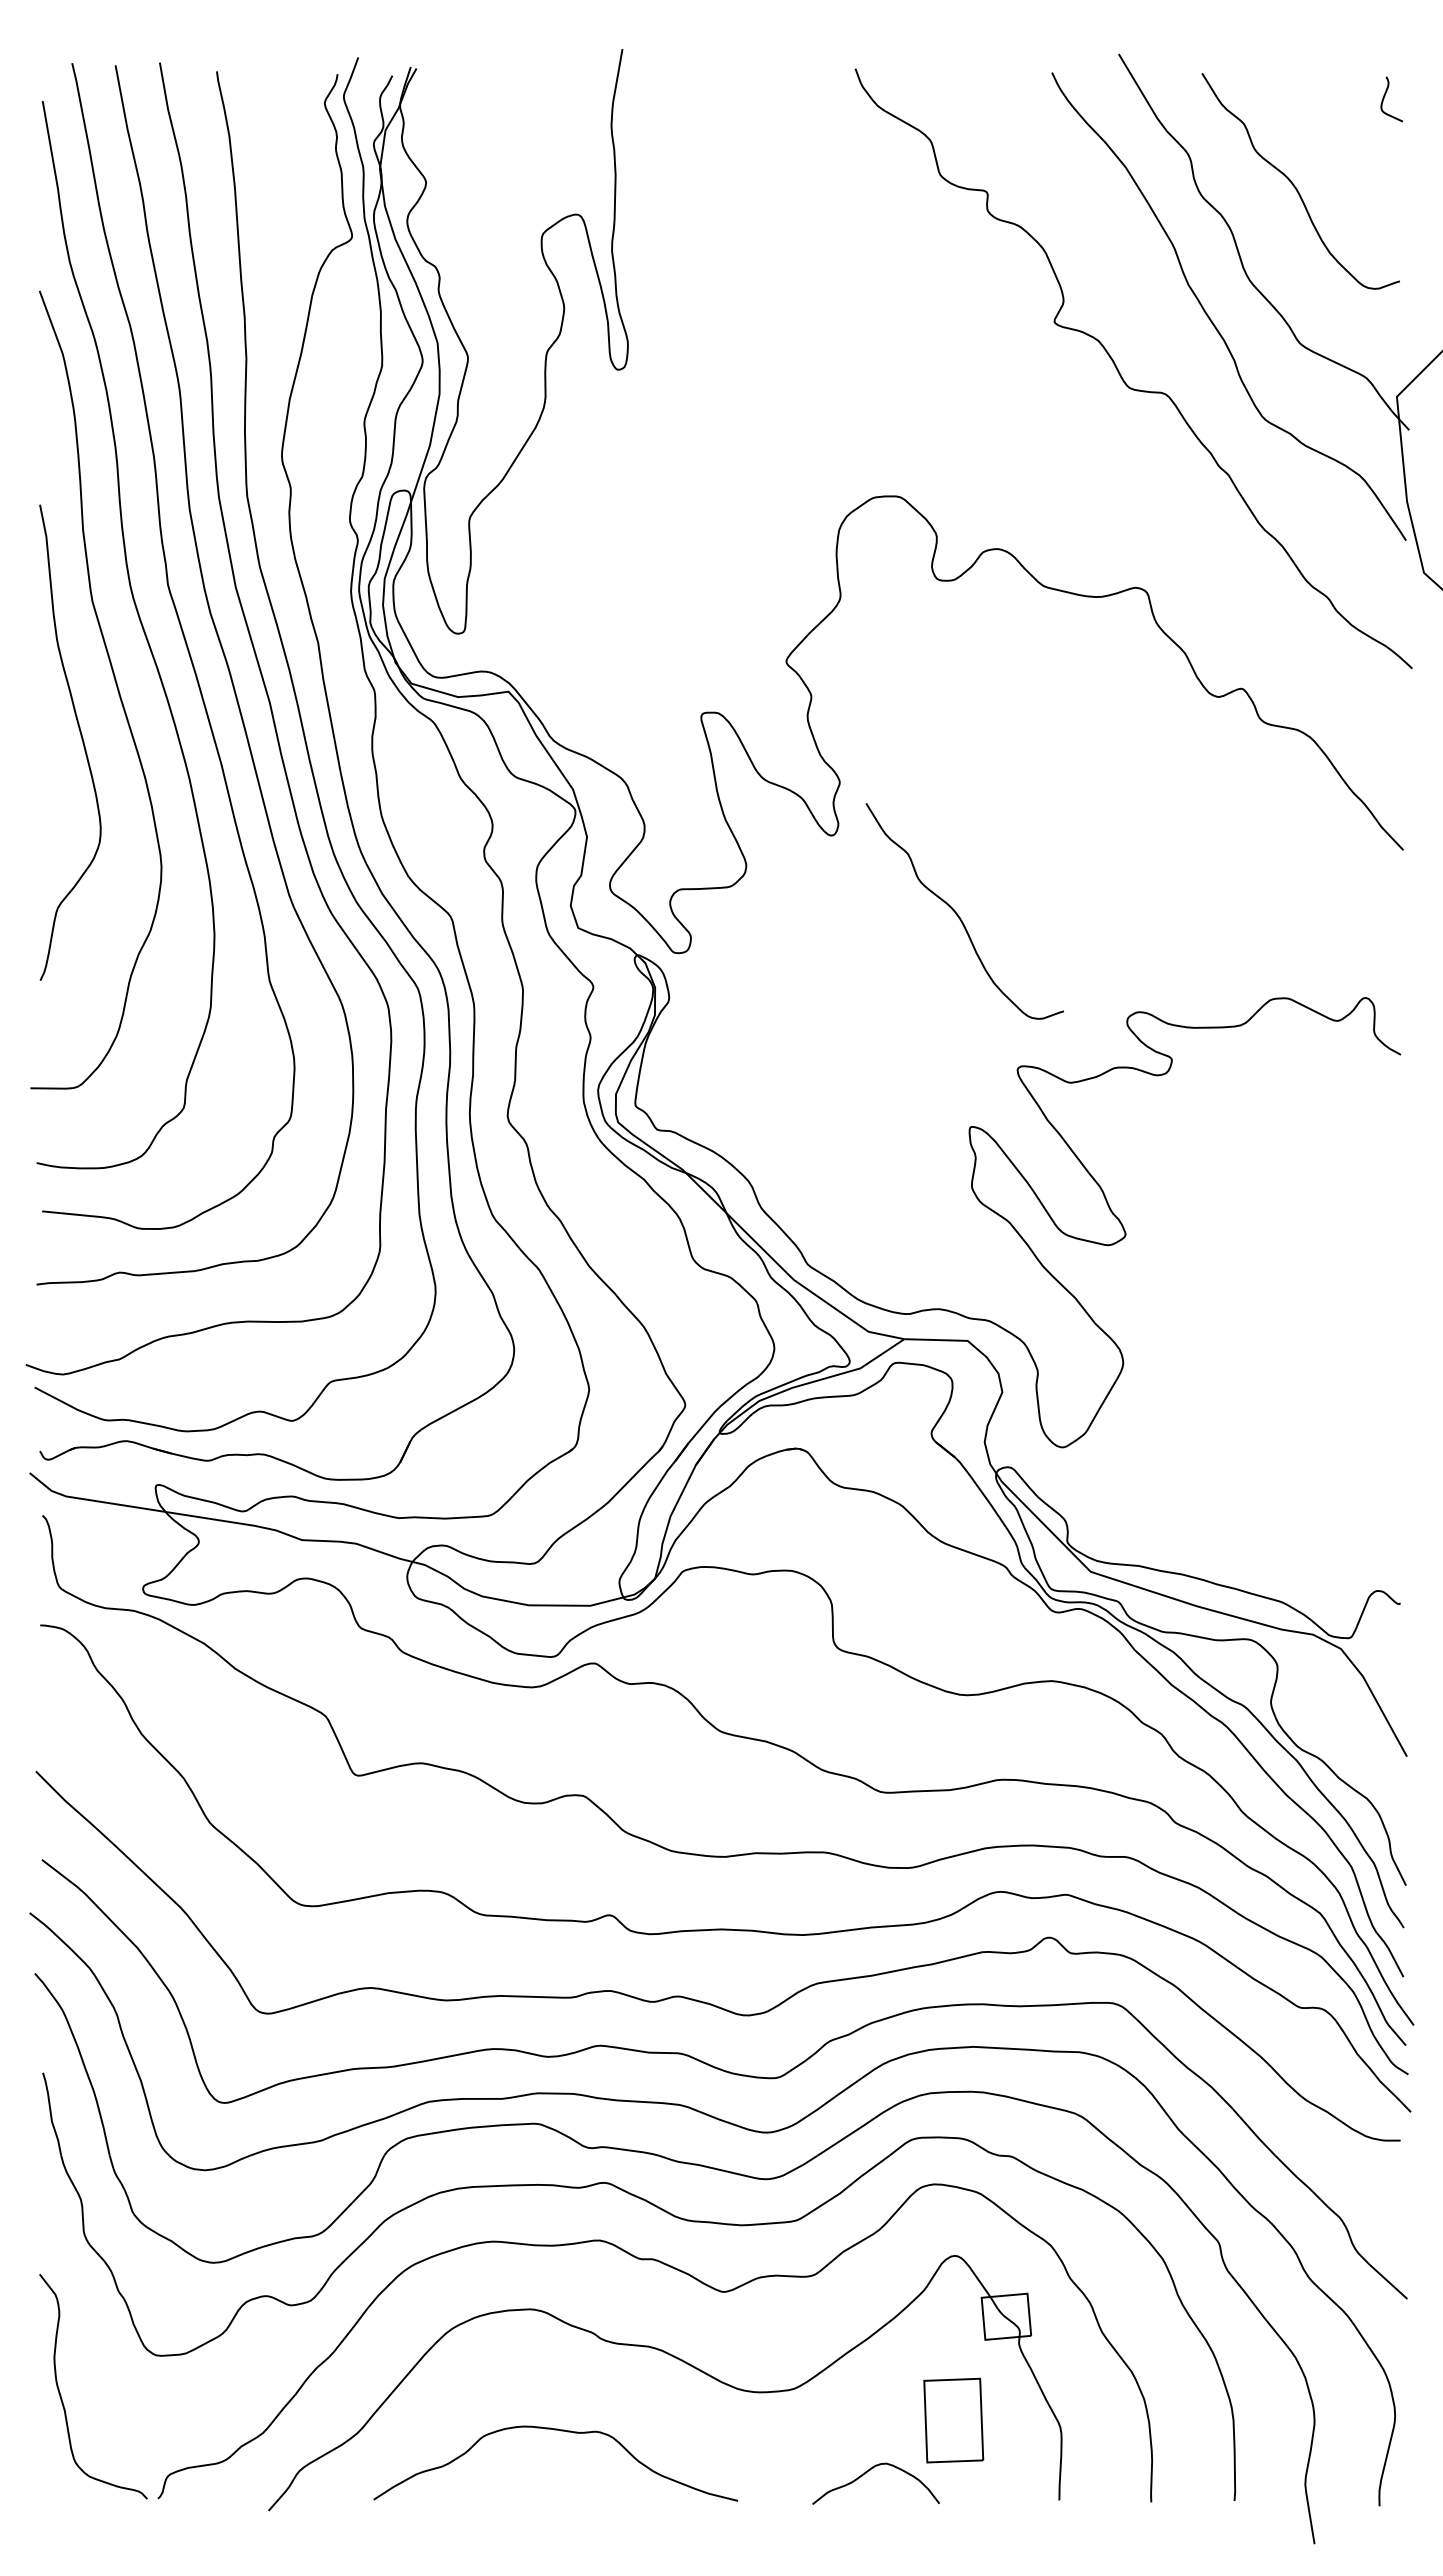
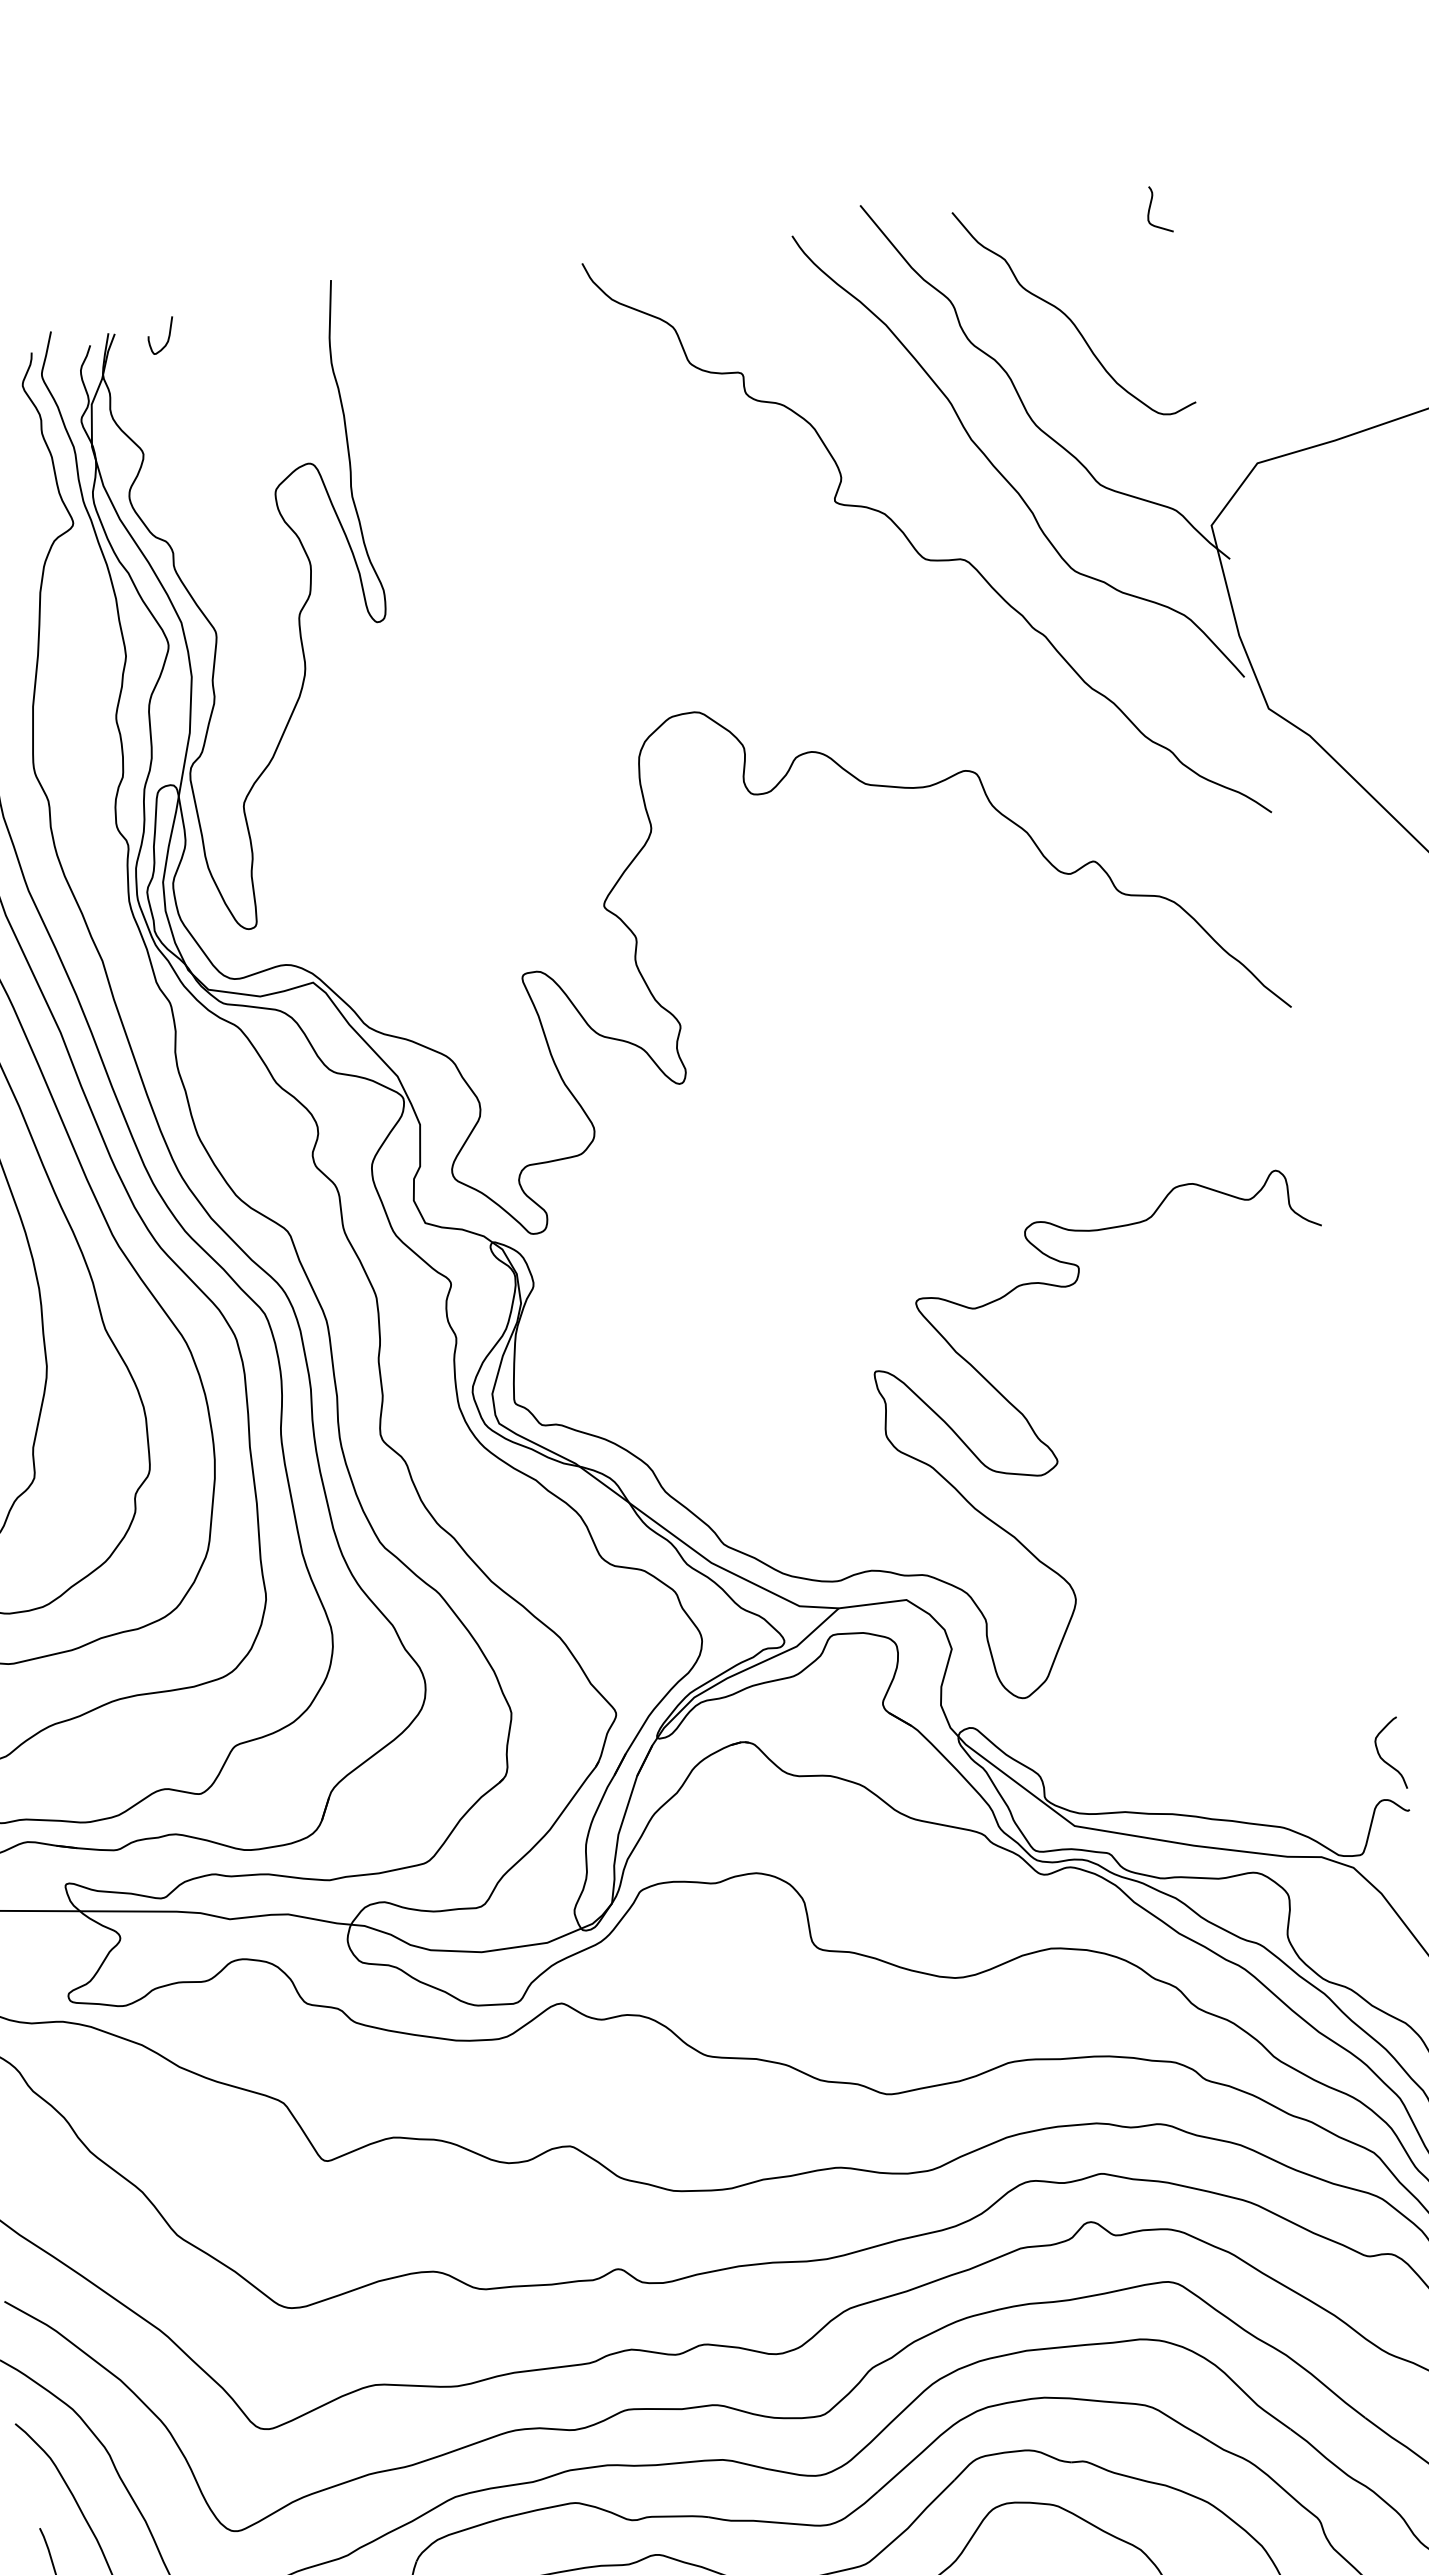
curve: (464, 79) -> (167, 337), added
curve: (958, 914) -> (828, 1147), removed
curve: (1384, 1554) -> (1384, 1760), added

